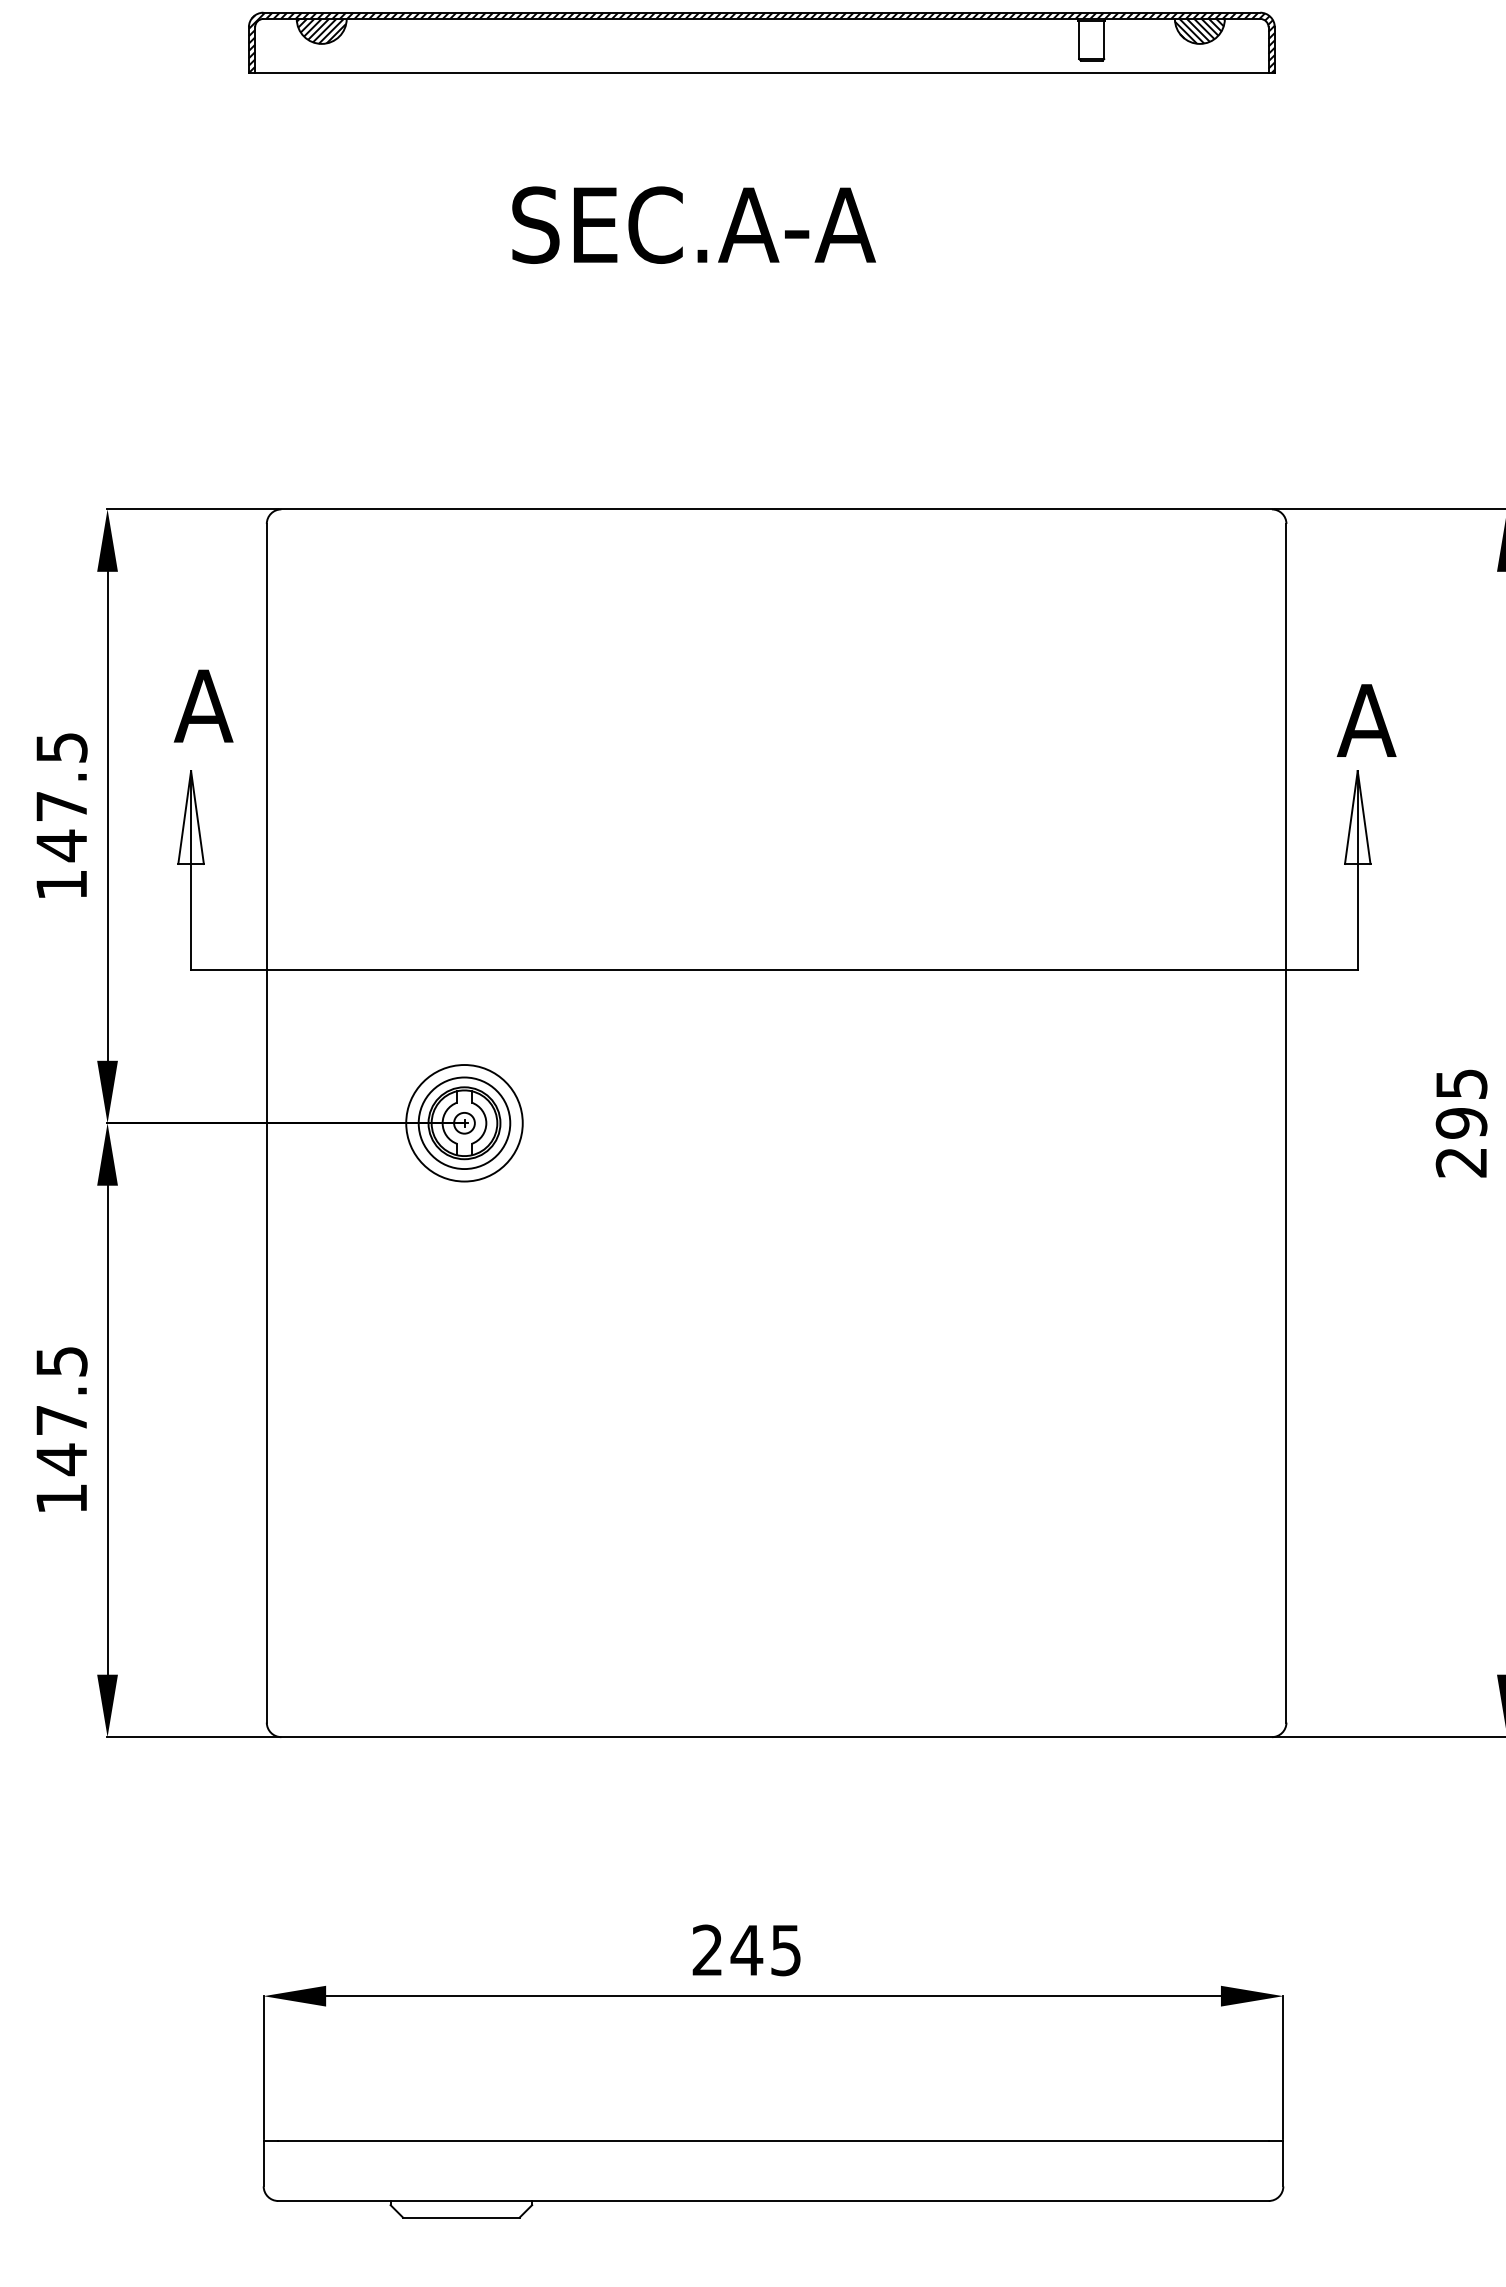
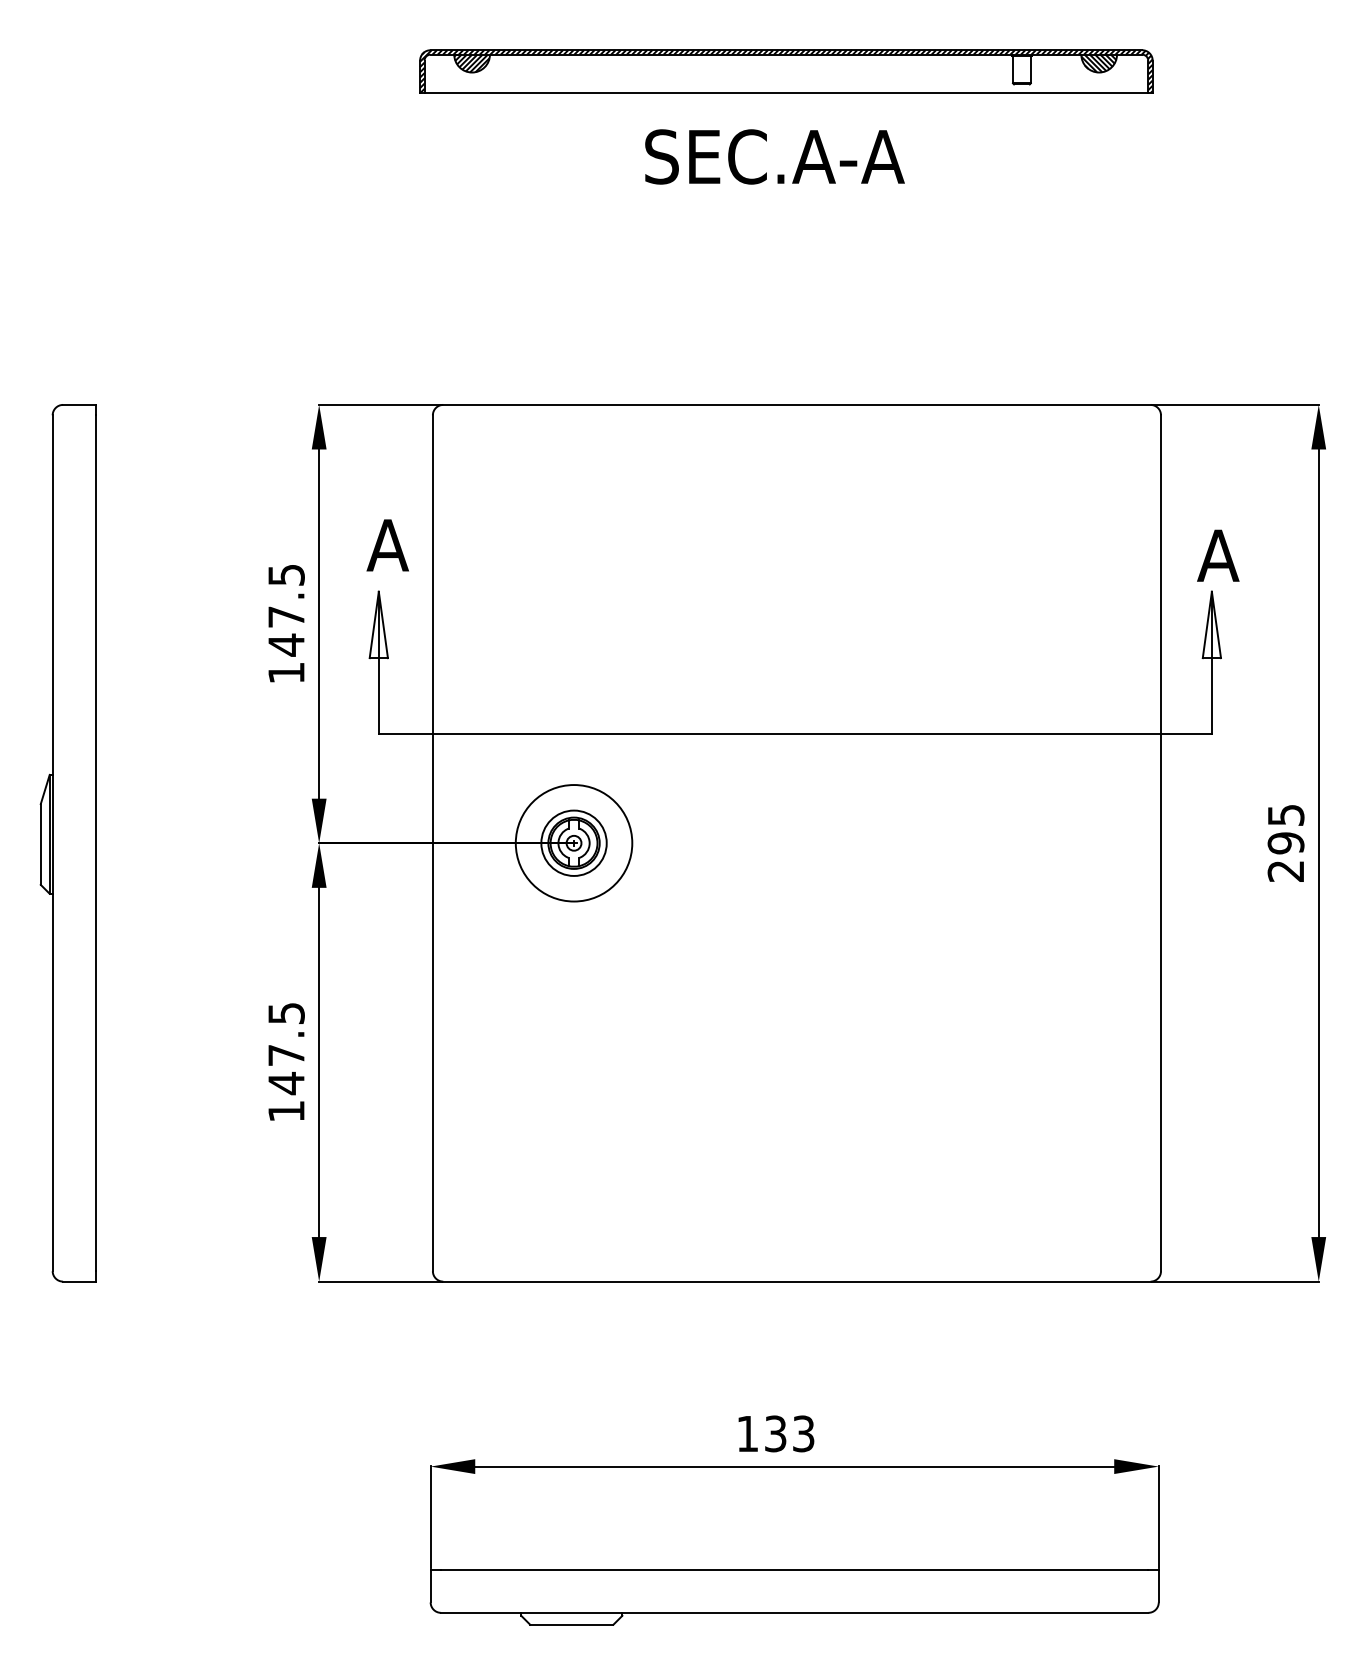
text: (693, 224) -> (774, 156), moved
circle: (463, 1122) -> (573, 842), size x1.4
text: (746, 1949) -> (775, 1433), 245 -> 133

